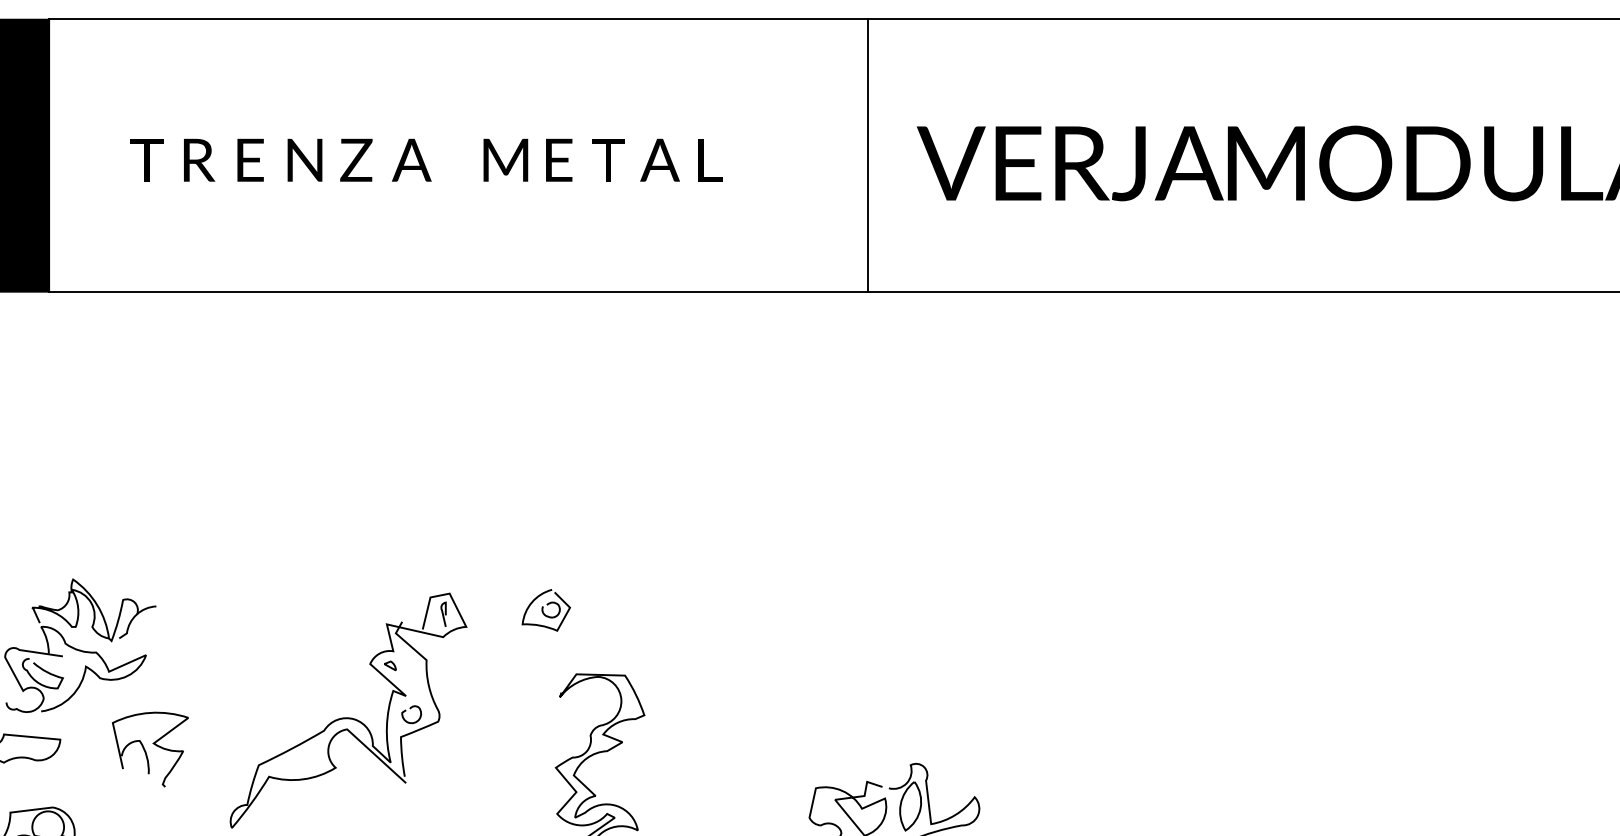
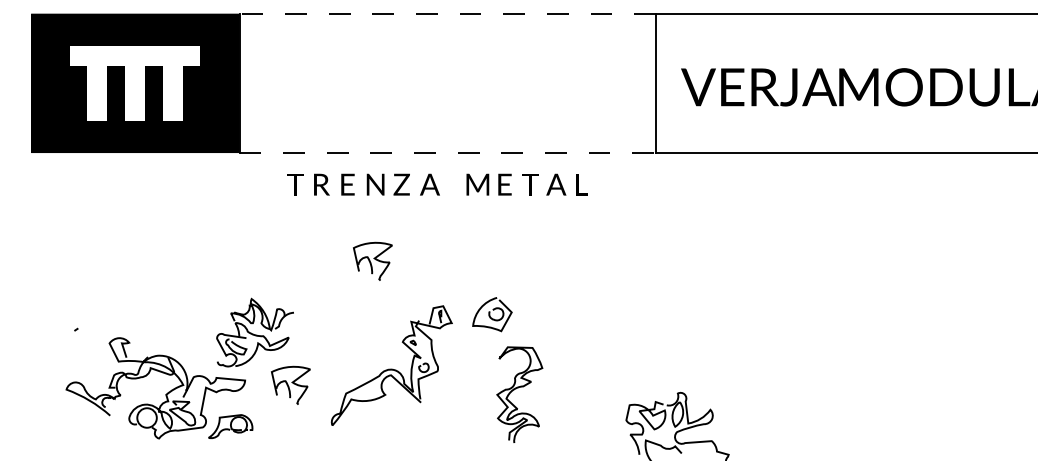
line: (457, 18) -> (447, 13), solid -> dashed
text: (426, 159) -> (437, 184), moved
line: (459, 291) -> (448, 152), solid -> dashed
part: (310, 503) -> (372, 260), added
part: (546, 609) -> (492, 314), size x1.6

